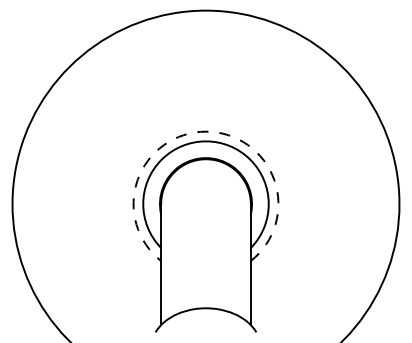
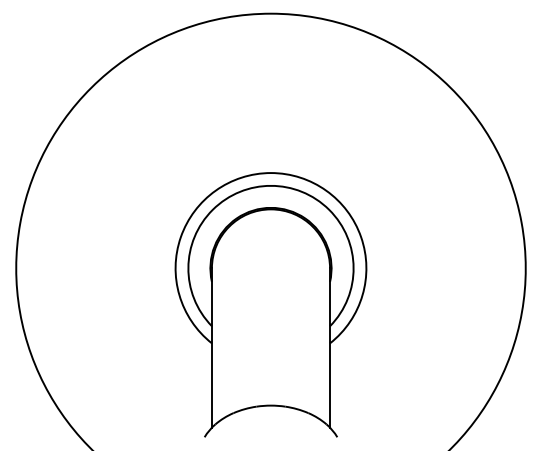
arc: (205, 132) -> (270, 173), dashed -> solid

